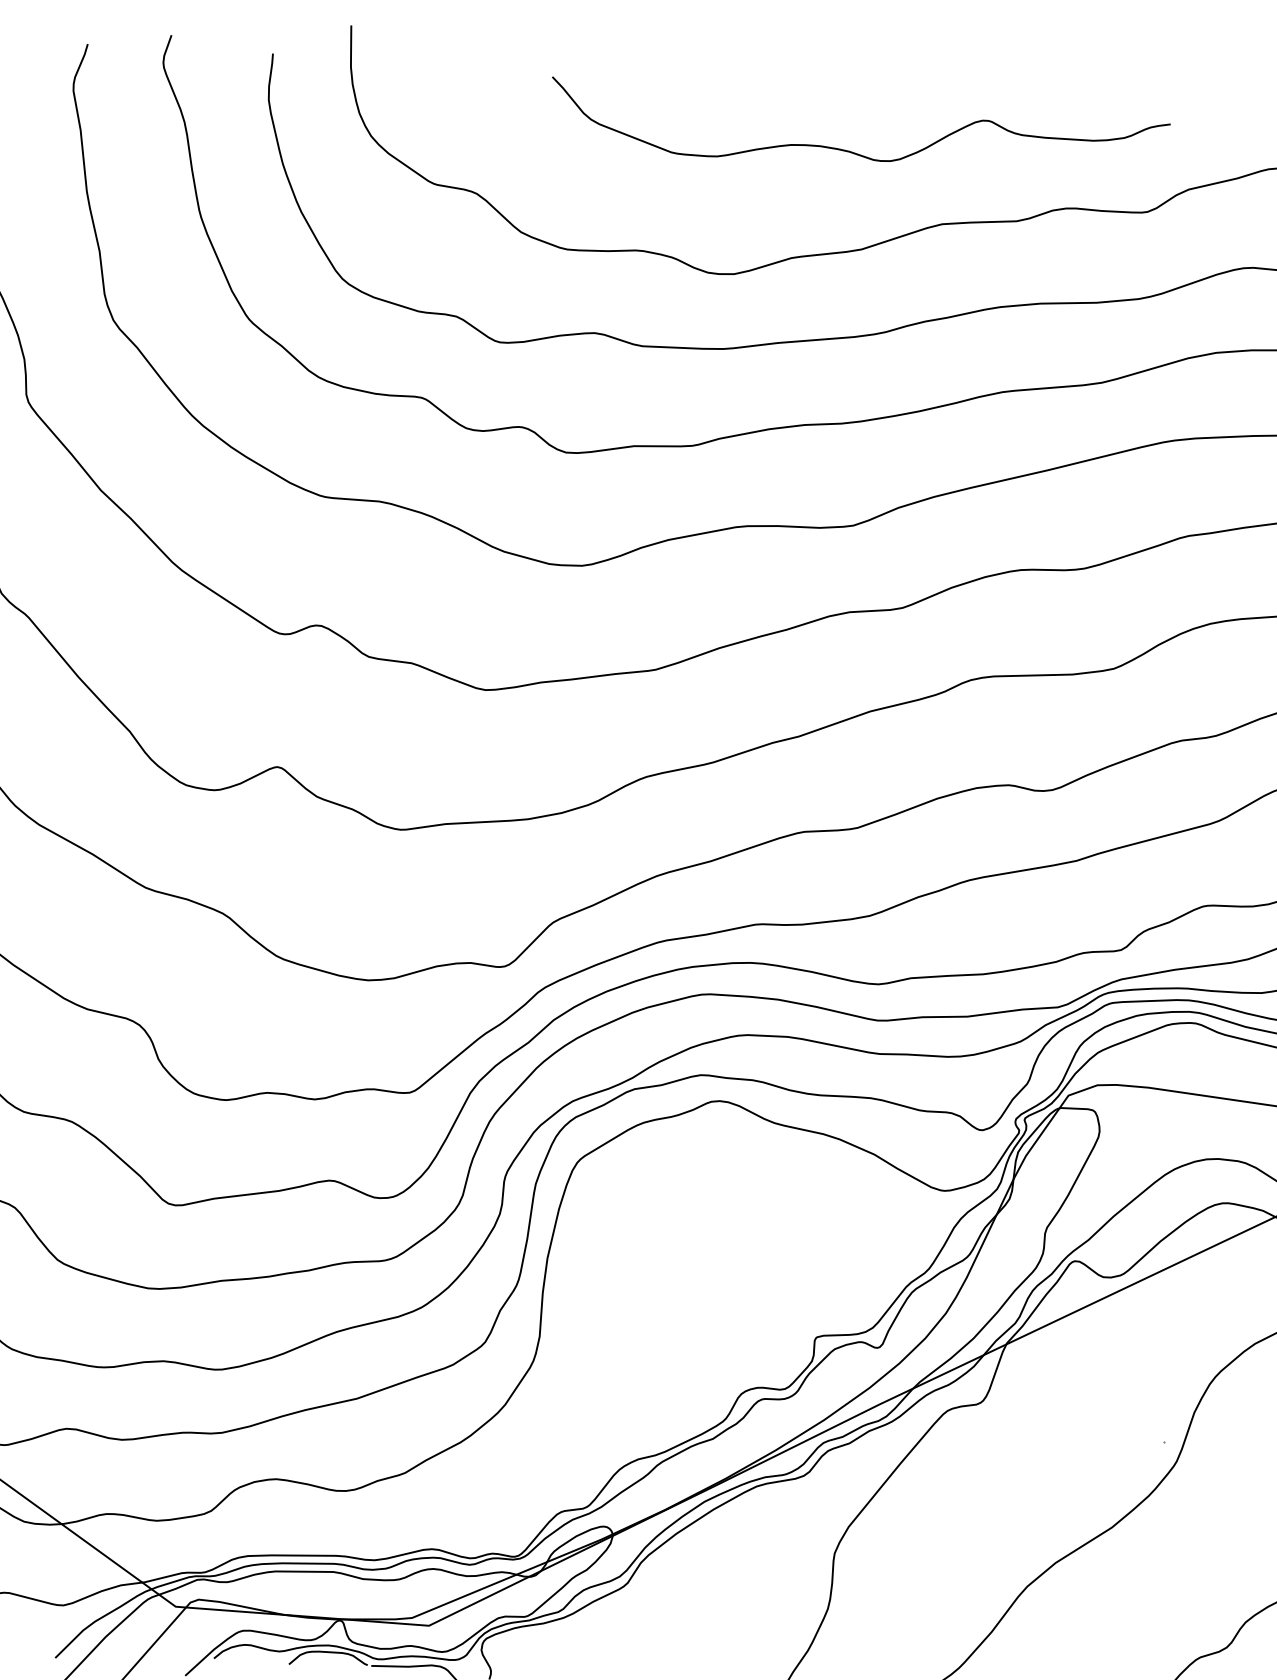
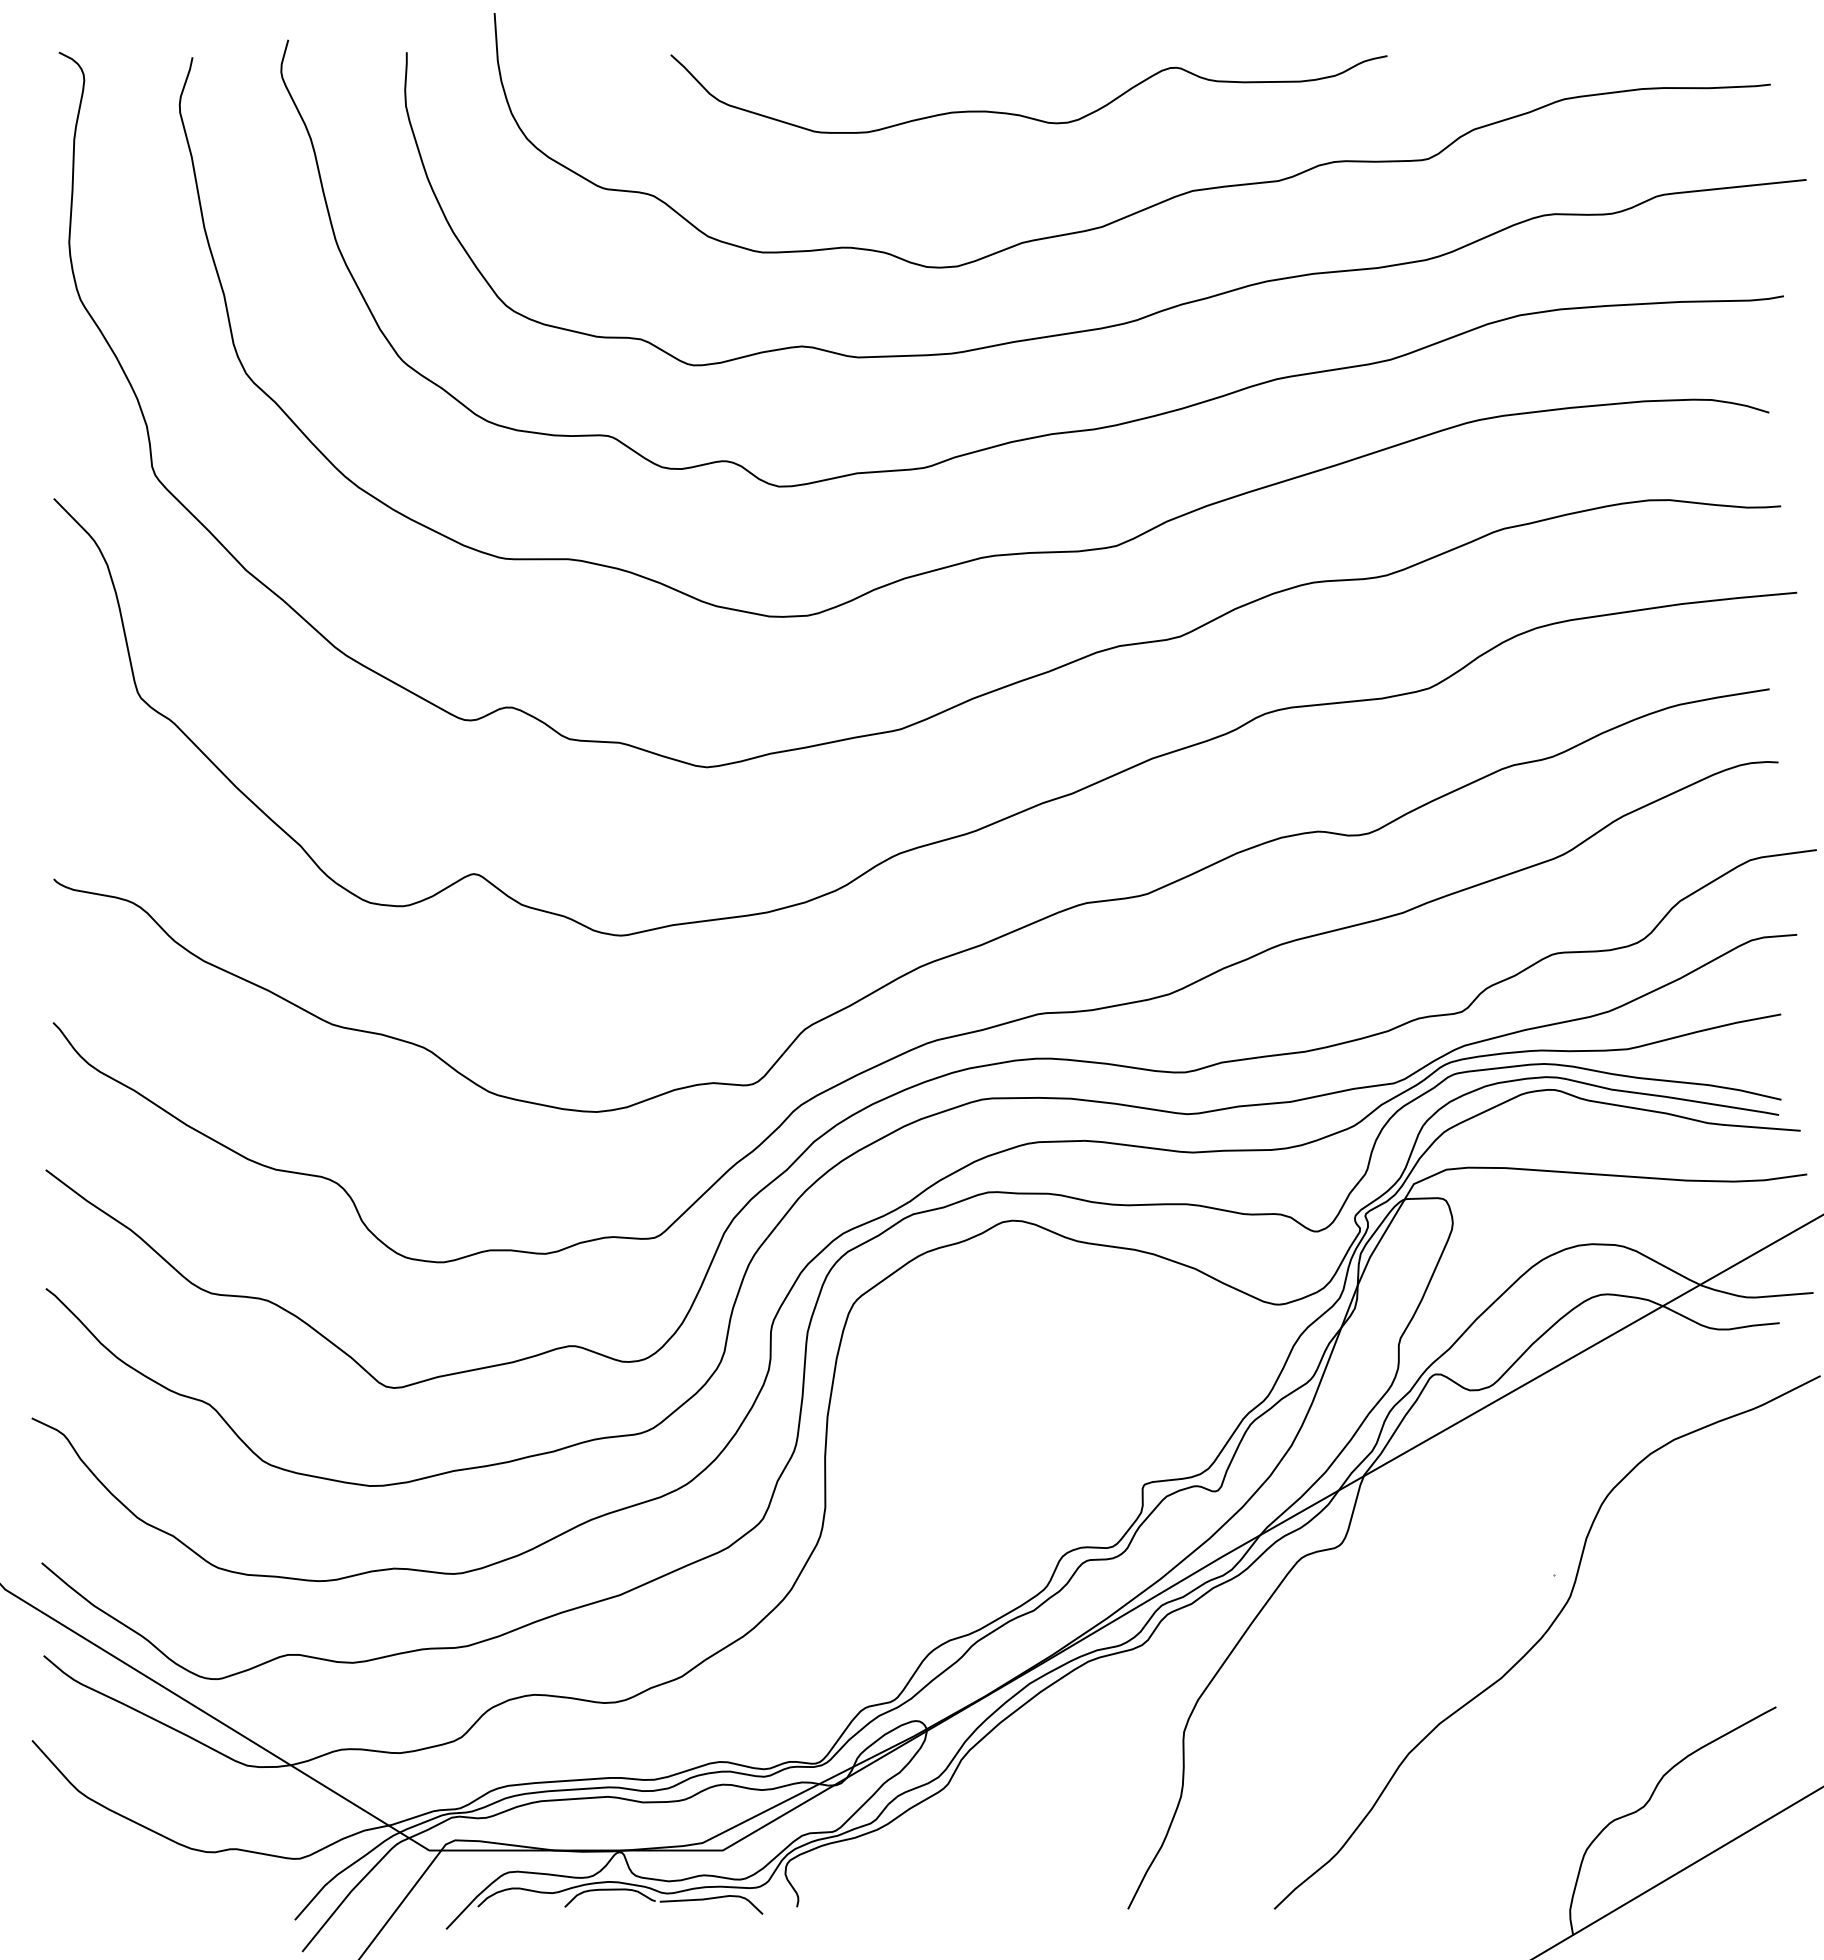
curve: (851, 151) -> (1021, 114), moved

